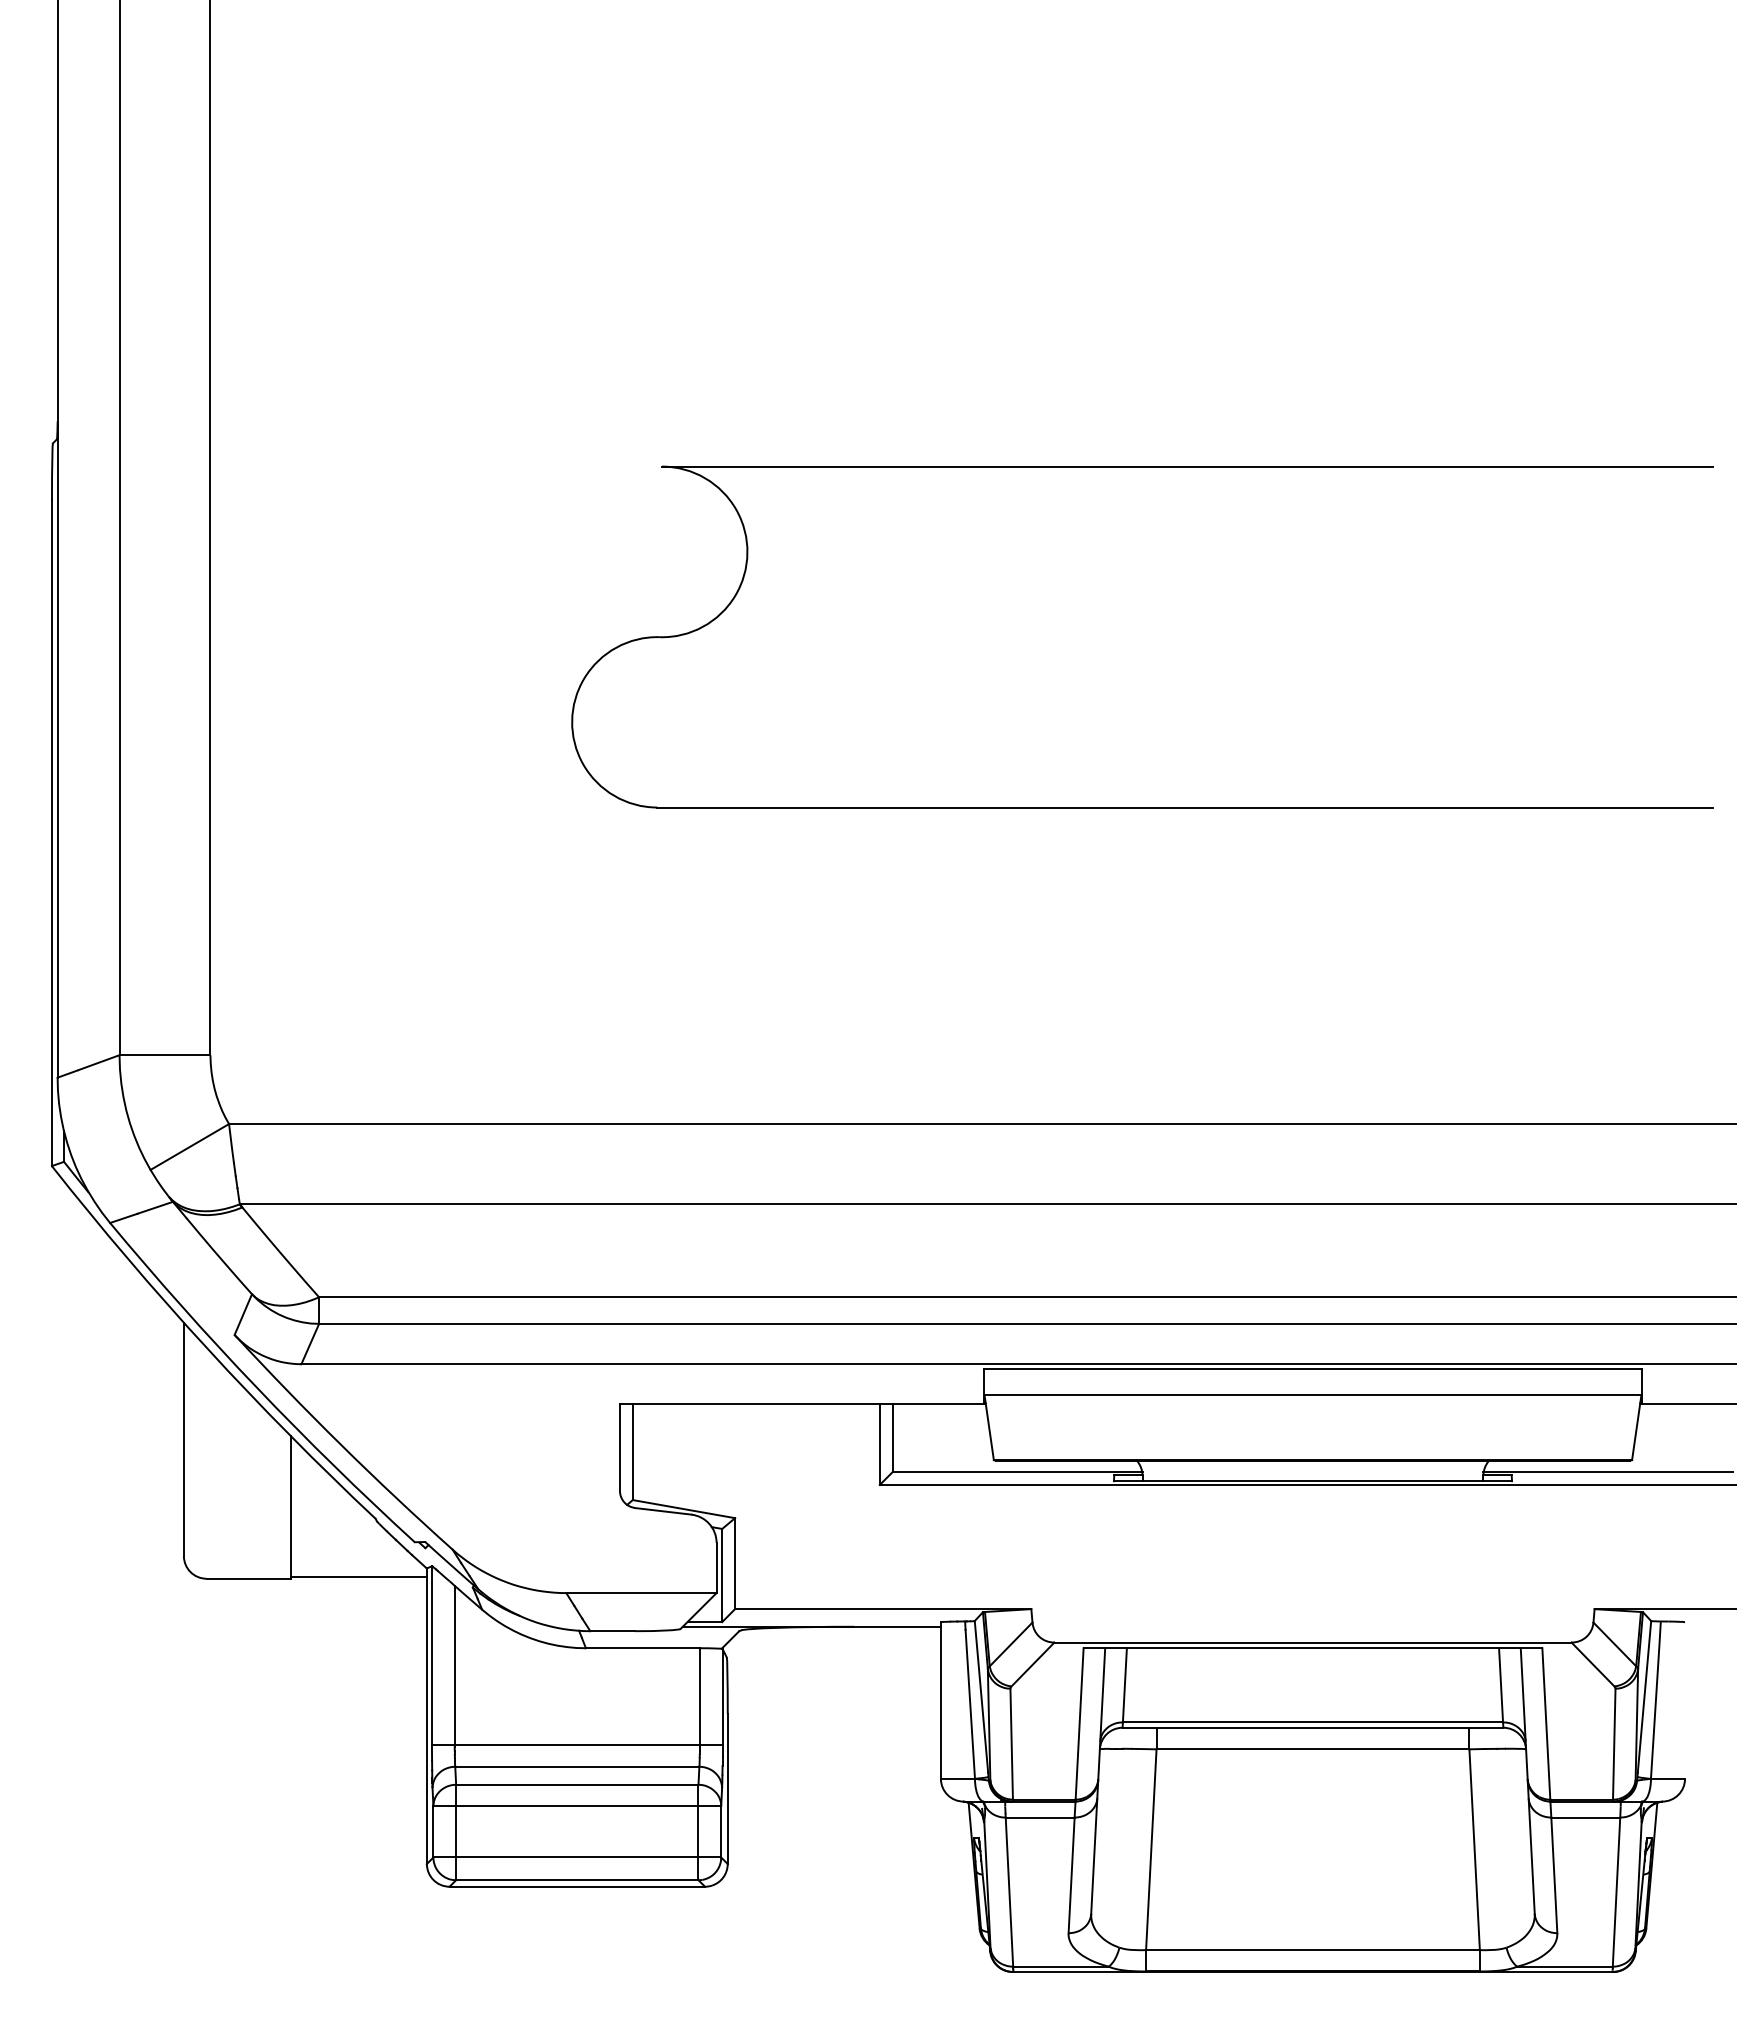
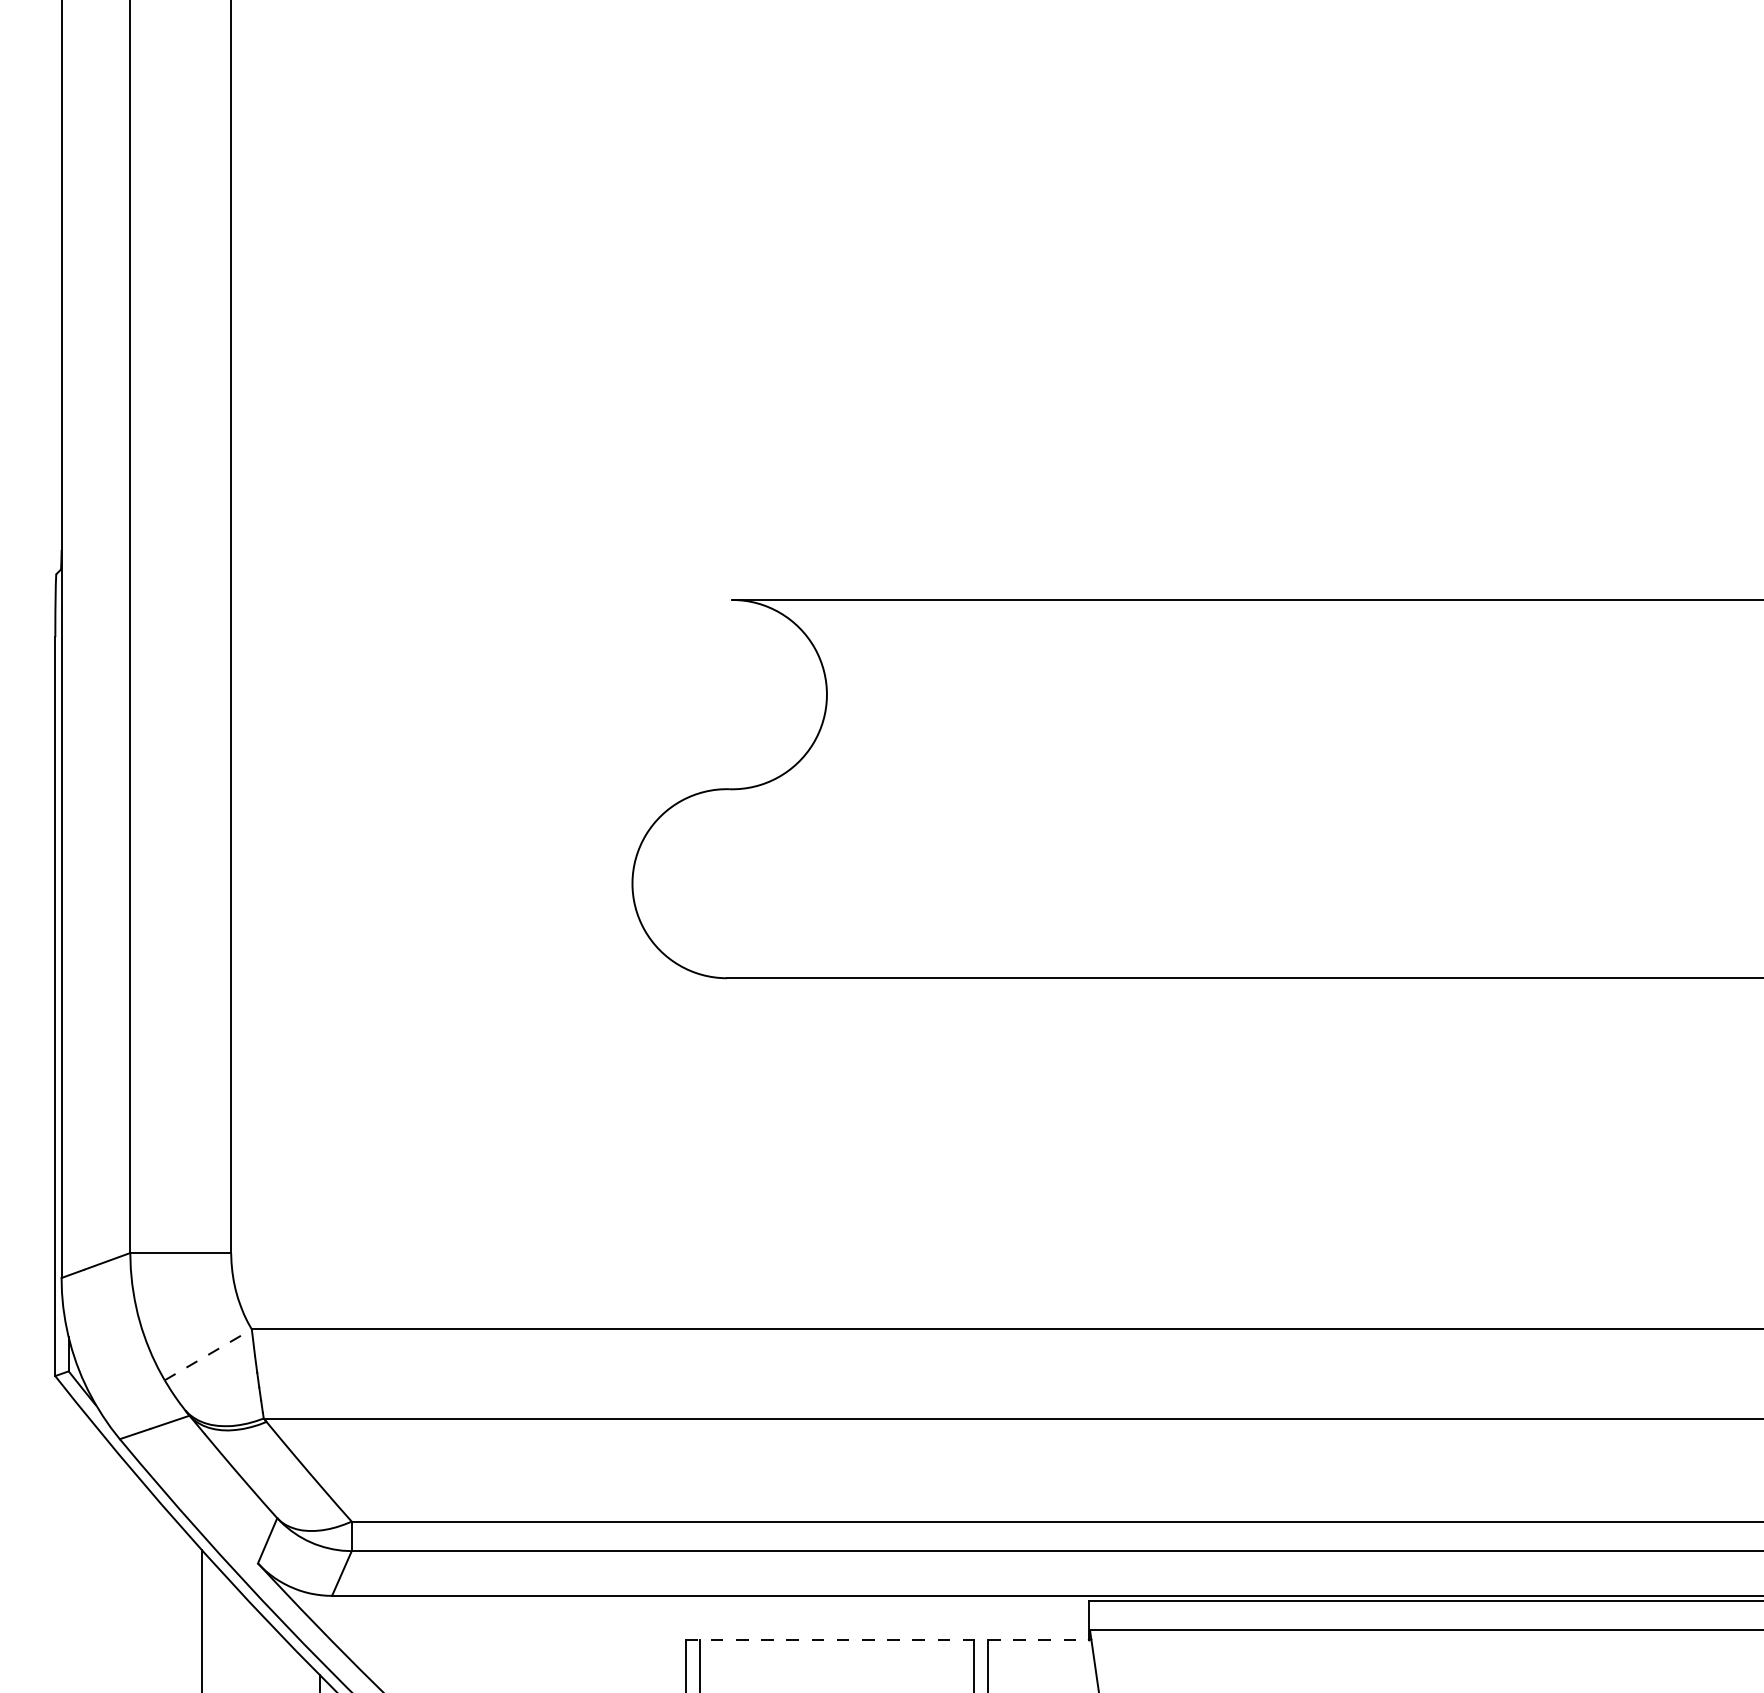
line: (190, 1146) -> (209, 1354), solid -> dashed
line: (801, 1403) -> (886, 1639), solid -> dashed

